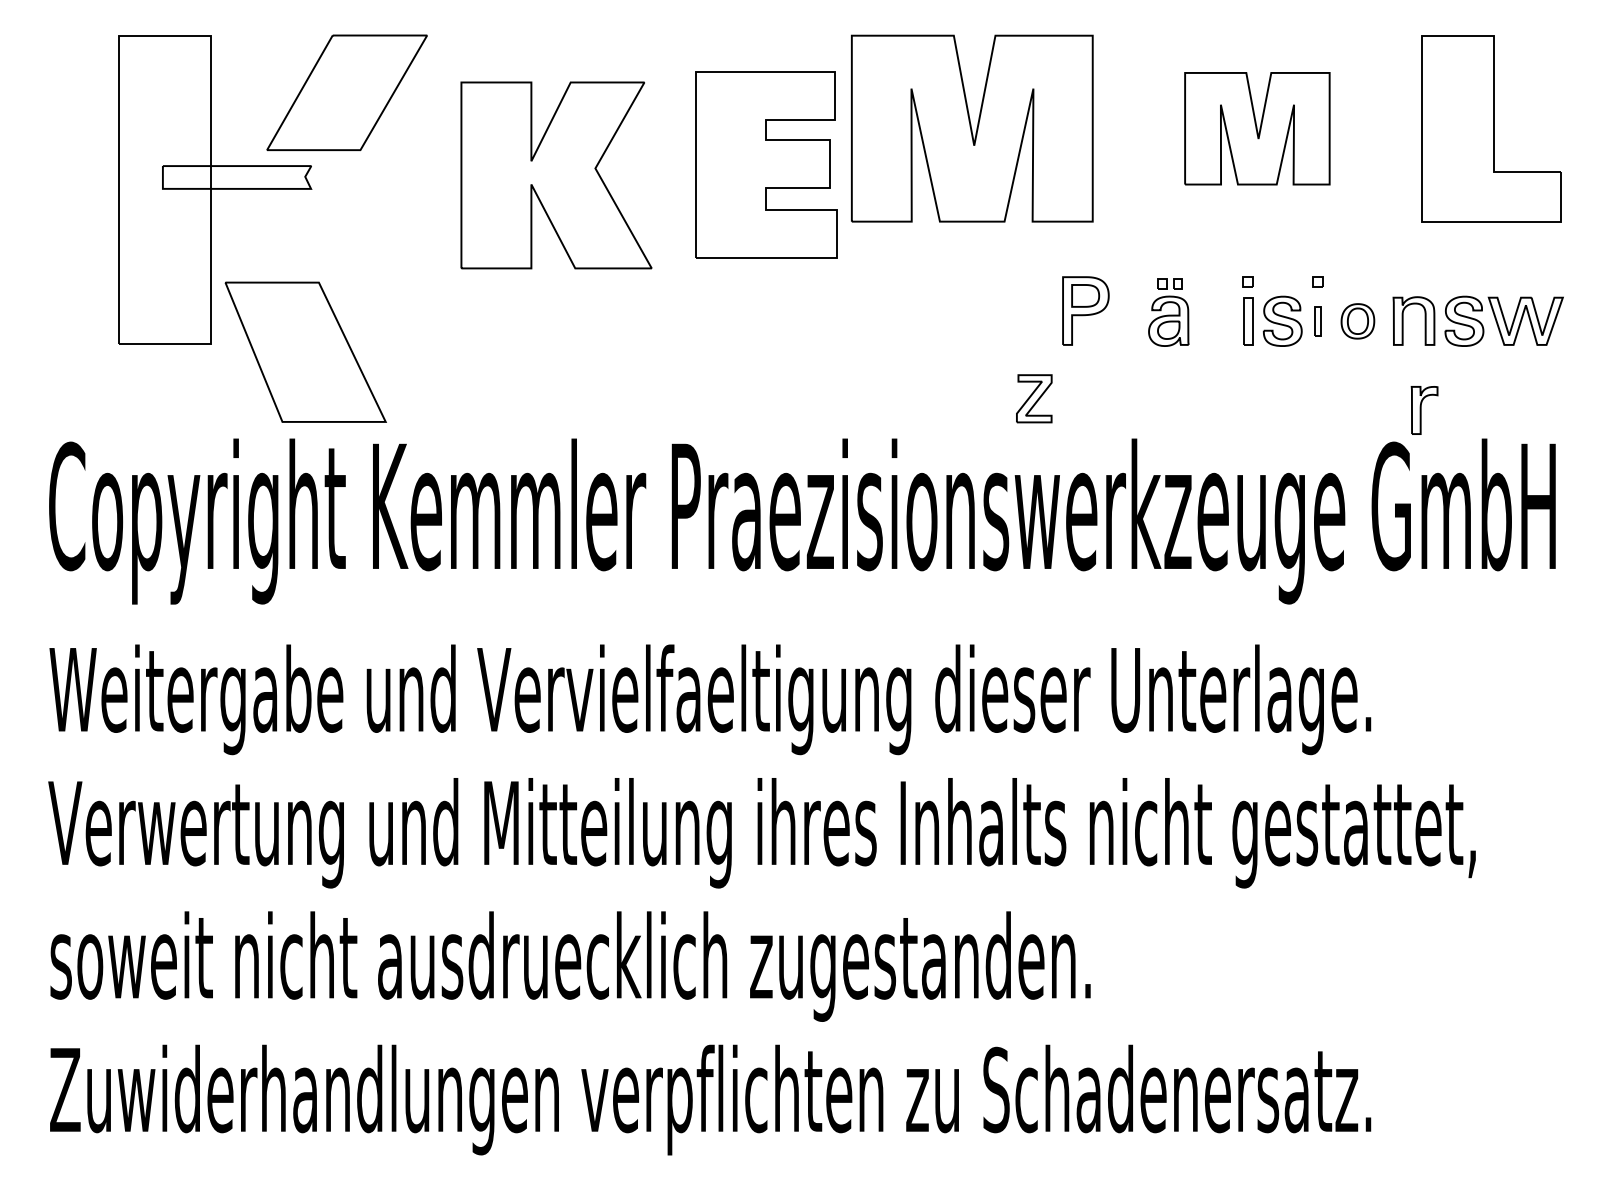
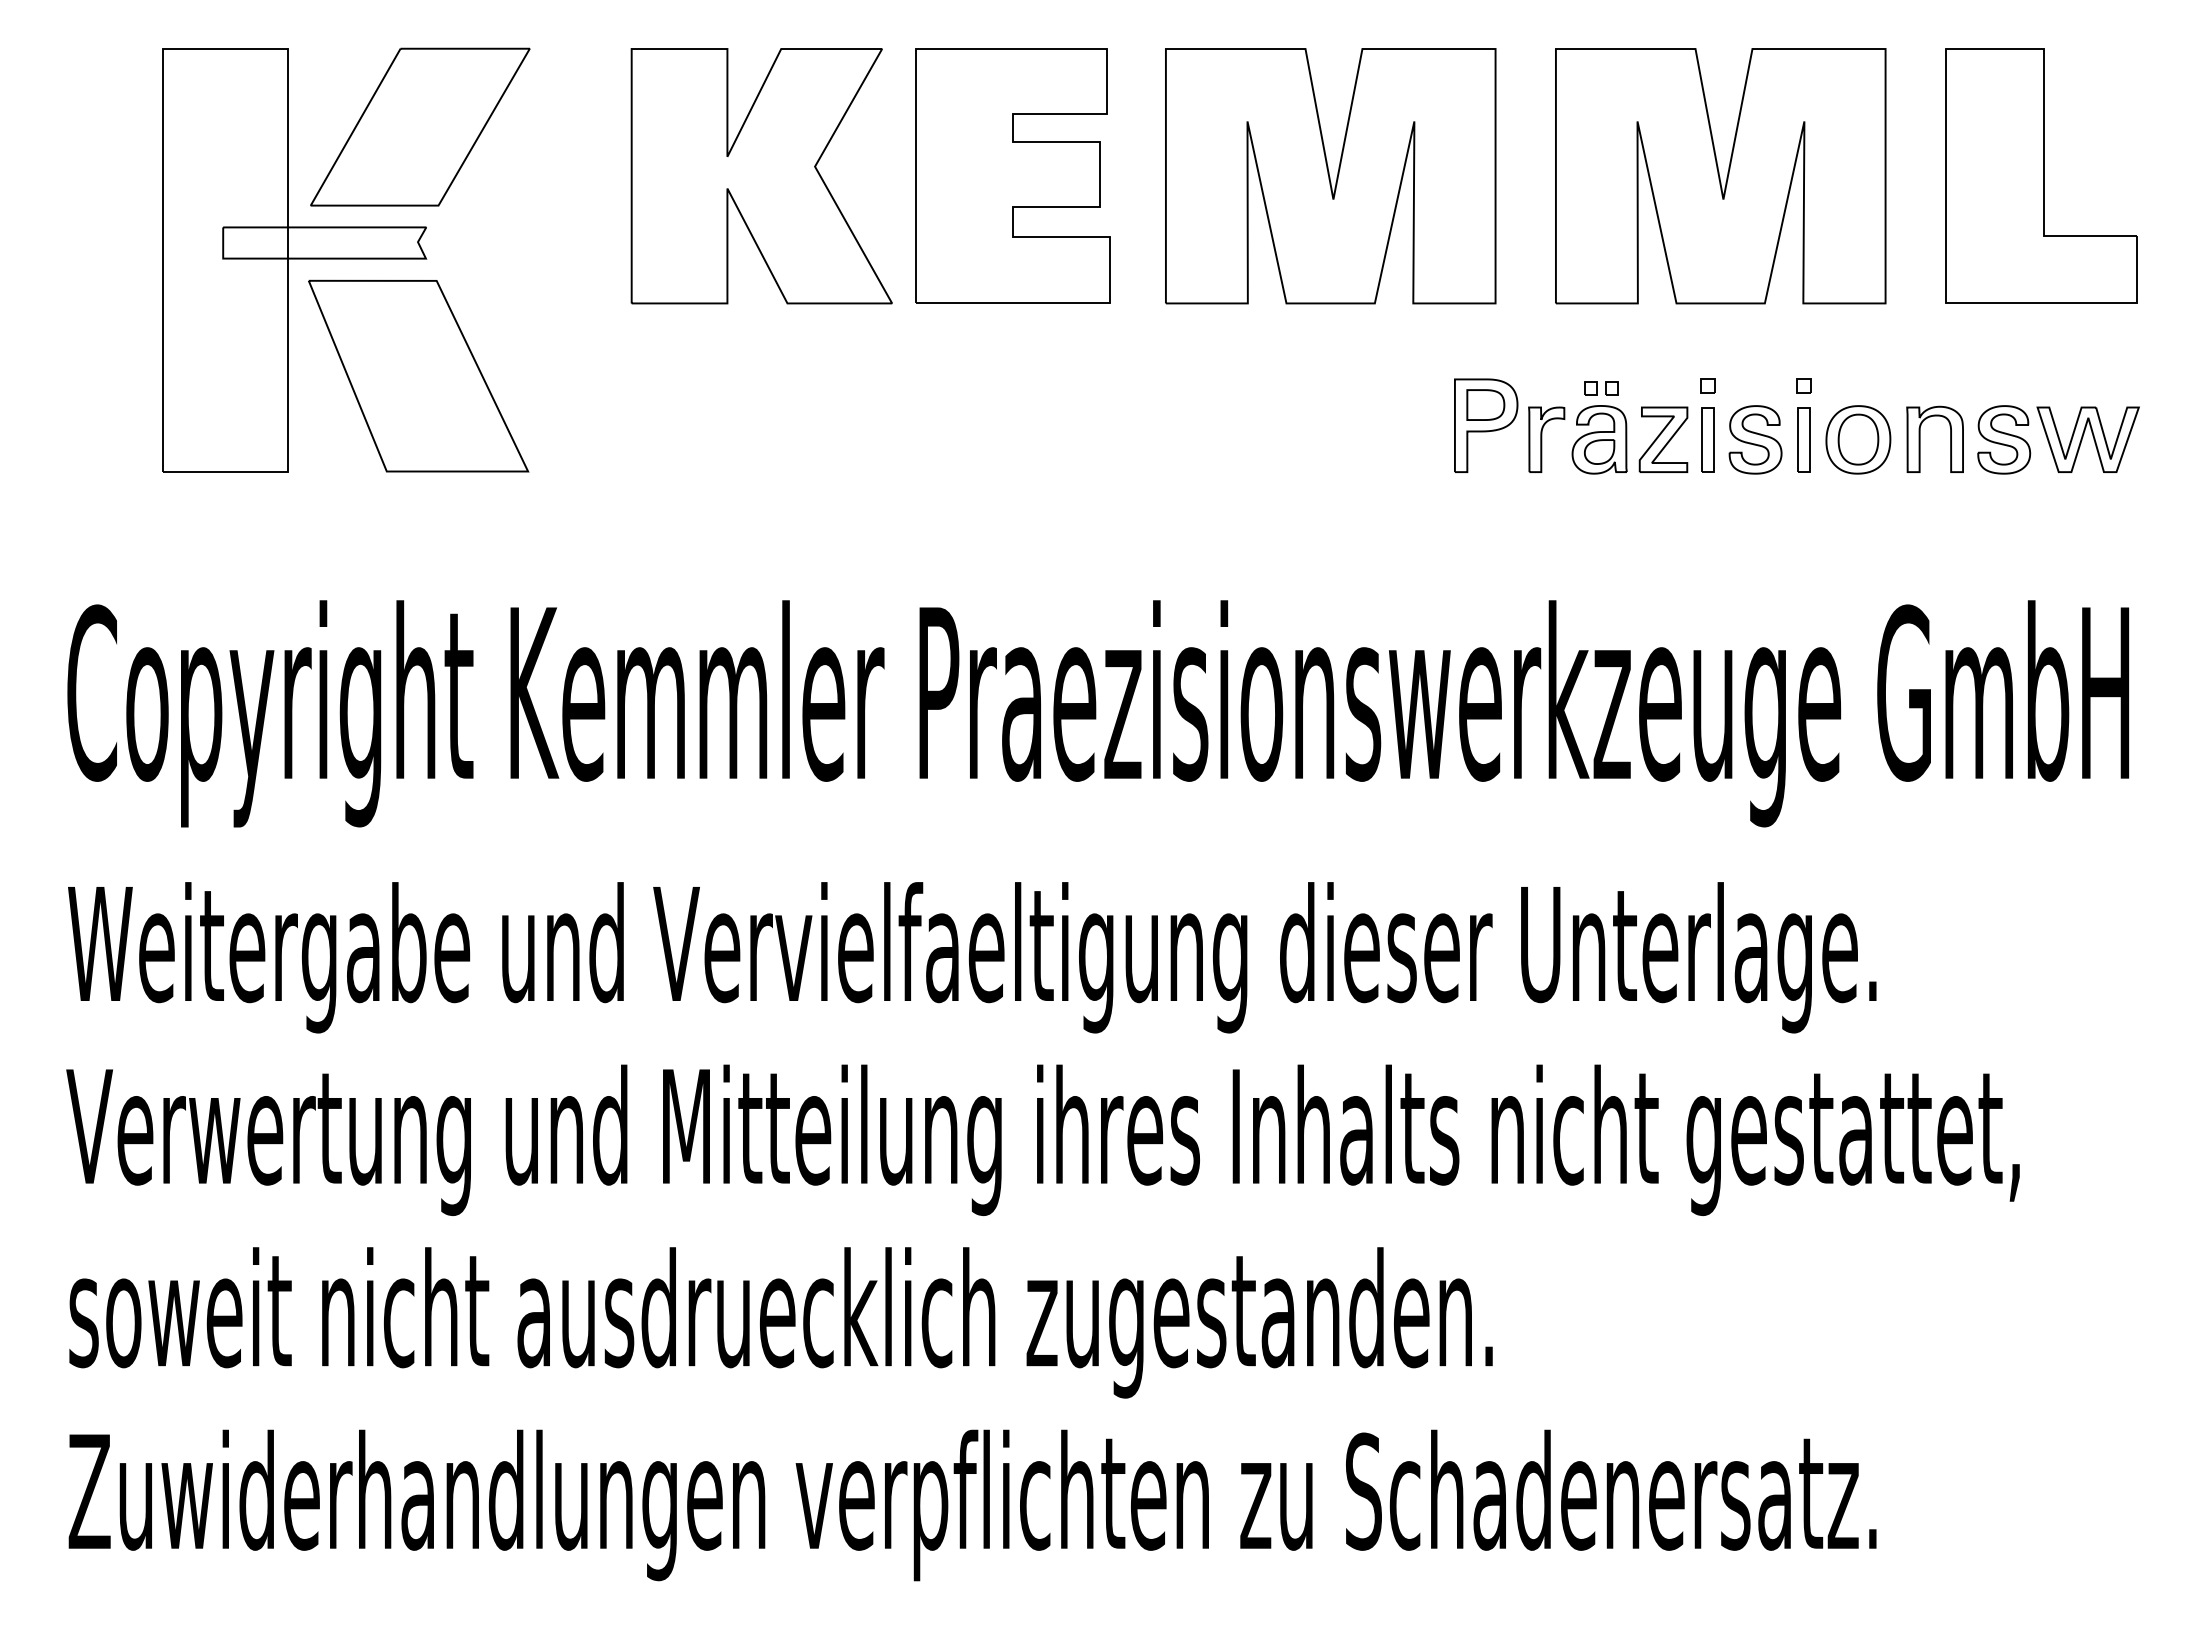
part: (347, 92) -> (420, 126), moved
part: (1257, 128) -> (1720, 176), size x1.67
part: (766, 164) -> (1012, 175), moved
part: (556, 175) -> (761, 176), moved
part: (1317, 321) -> (1803, 439), size x1.67
part: (1357, 321) -> (1858, 439), size x1.43
part: (305, 351) -> (418, 375), moved
part: (1034, 398) -> (1663, 439), moved
part: (1424, 410) -> (1546, 439), moved

